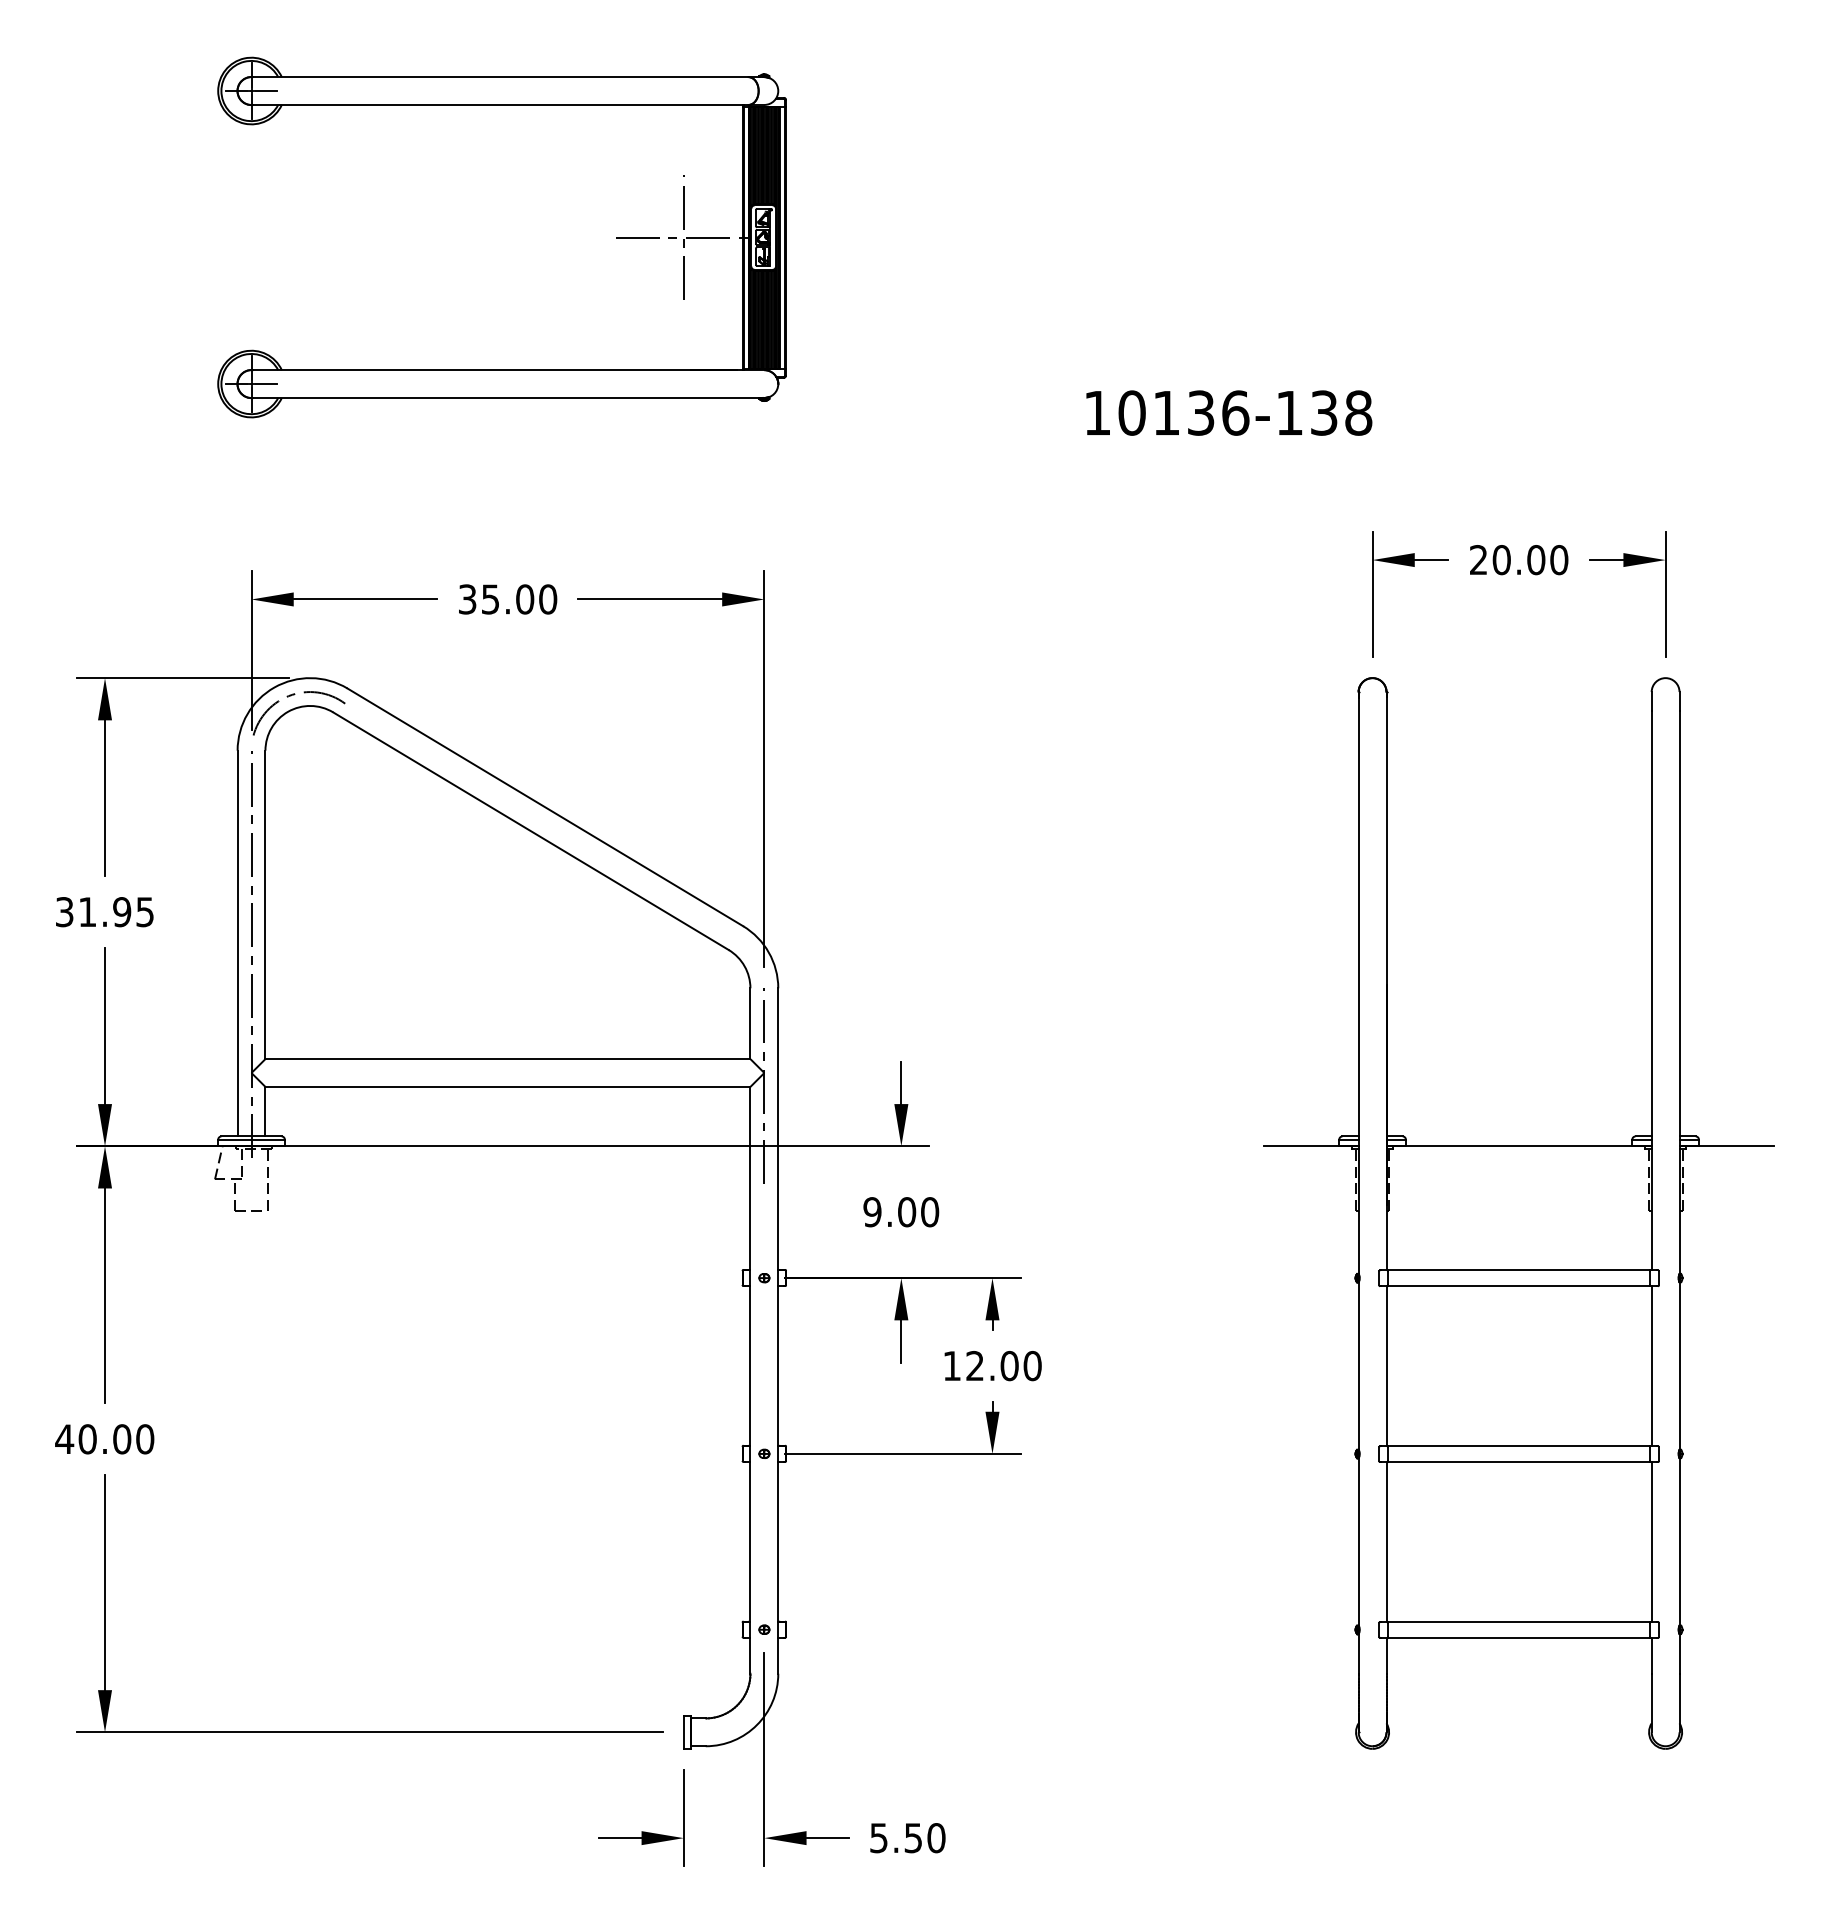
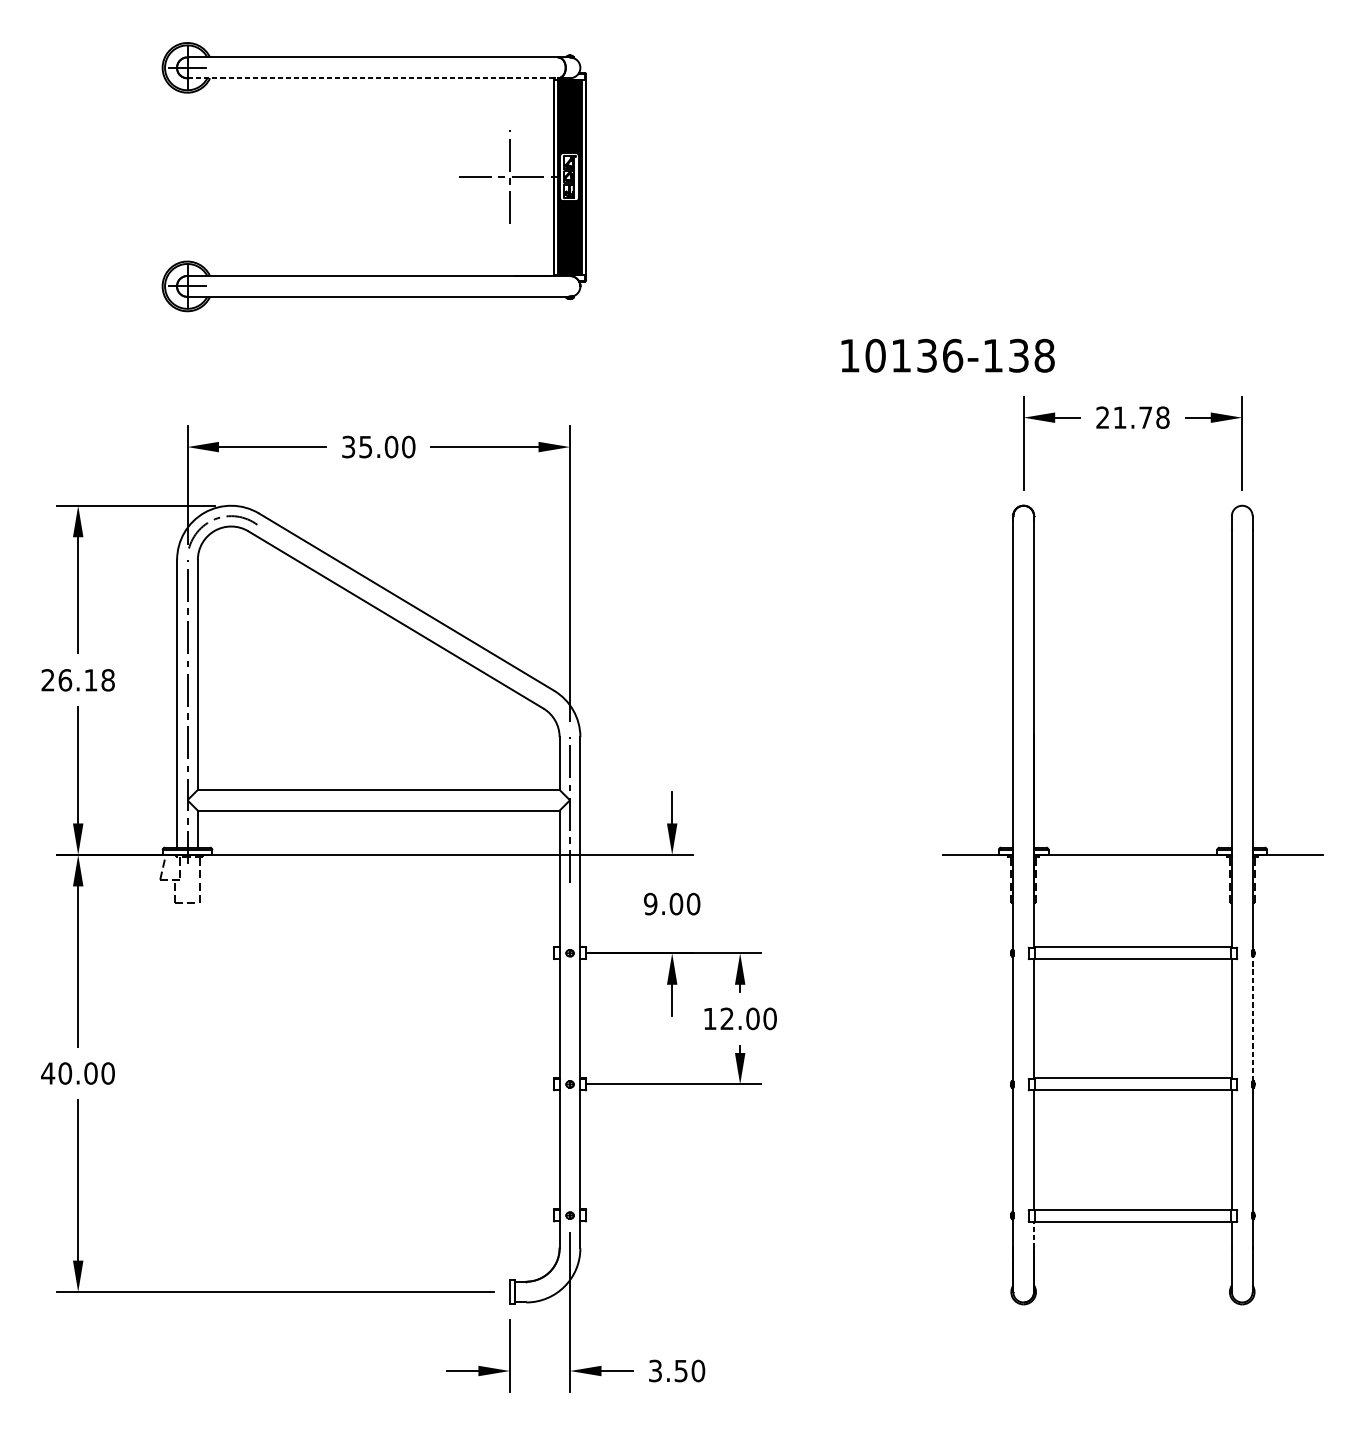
line: (500, 104) -> (373, 77), solid -> dashed
text: (1229, 412) -> (948, 355), moved
text: (1530, 560) -> (1141, 418), 20.00 -> 21.78
text: (105, 912) -> (78, 680), 31.95 -> 26.18
line: (1679, 1366) -> (1252, 1019), solid -> dashed
line: (1386, 1655) -> (1034, 1234), solid -> dashed
text: (878, 1837) -> (655, 1370), 5.50 -> 3.50

